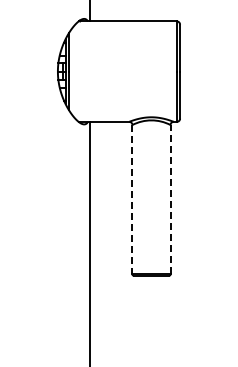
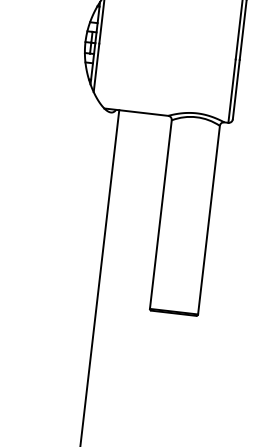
line: (132, 199) -> (160, 214), dashed -> solid
line: (170, 199) -> (208, 219), dashed -> solid

